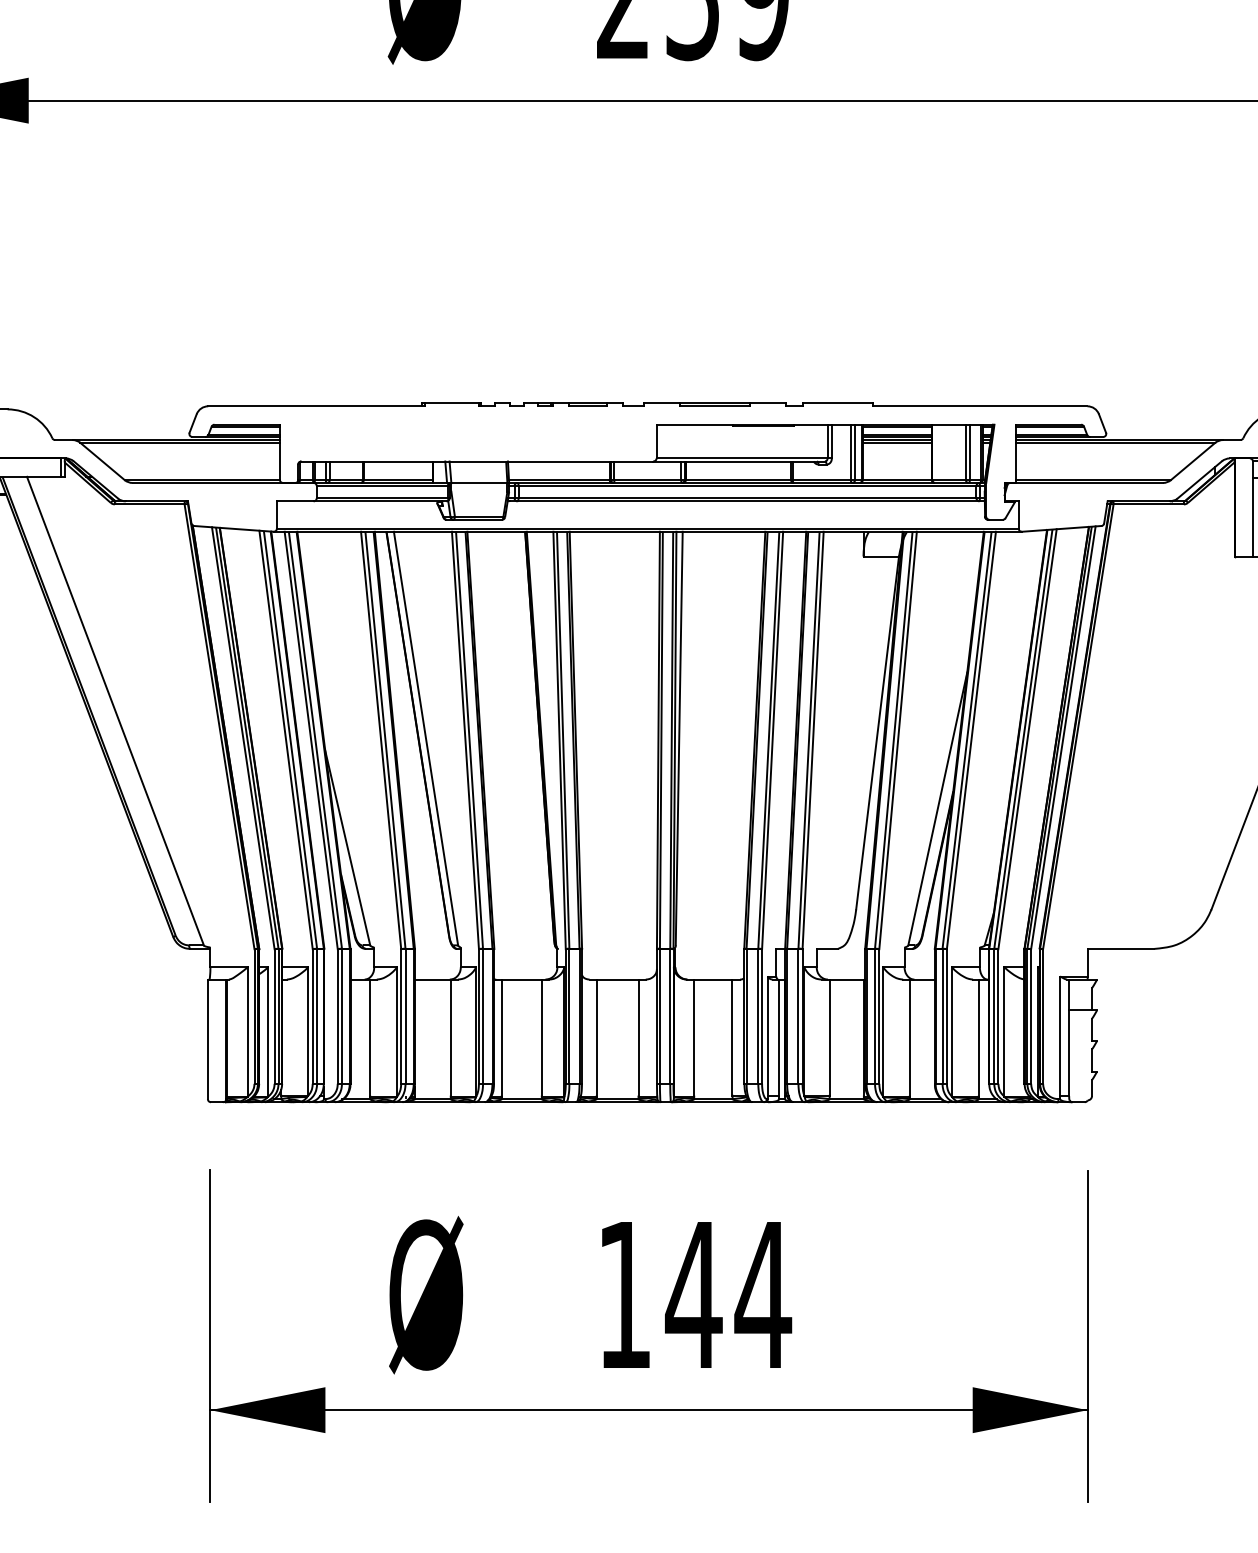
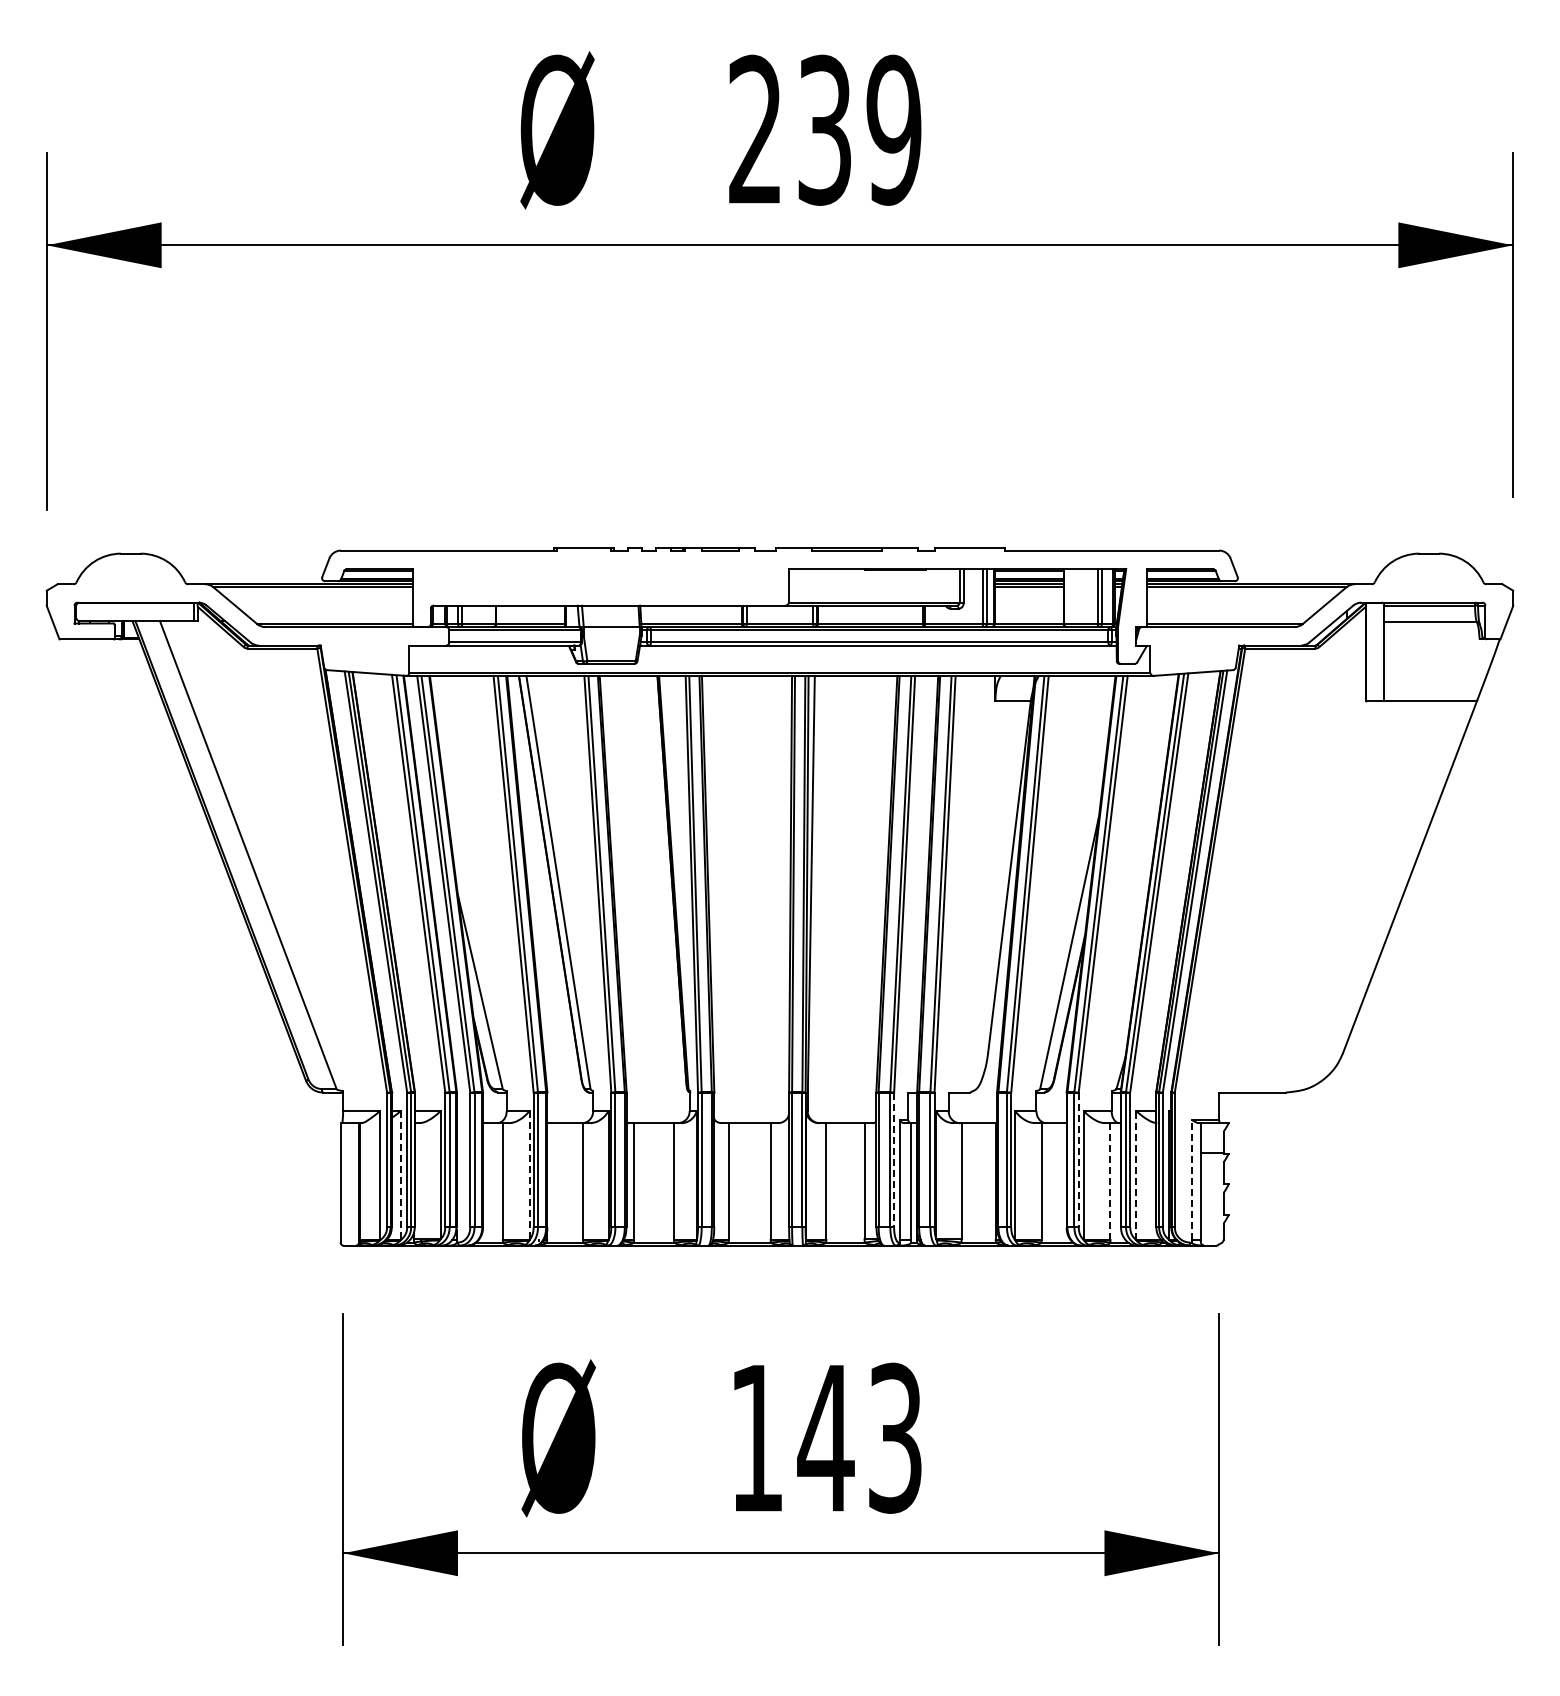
line: (762, 1016) -> (894, 1160), solid -> dashed
line: (946, 1016) -> (1078, 1160), solid -> dashed
line: (267, 1031) -> (400, 1175), solid -> dashed
line: (397, 1031) -> (529, 1175), solid -> dashed
line: (1004, 1031) -> (1136, 1175), solid -> dashed
line: (1059, 1035) -> (1191, 1179), solid -> dashed
line: (978, 1038) -> (1110, 1182), solid -> dashed
text: (763, 1294) -> (895, 1437), 144 -> 143

